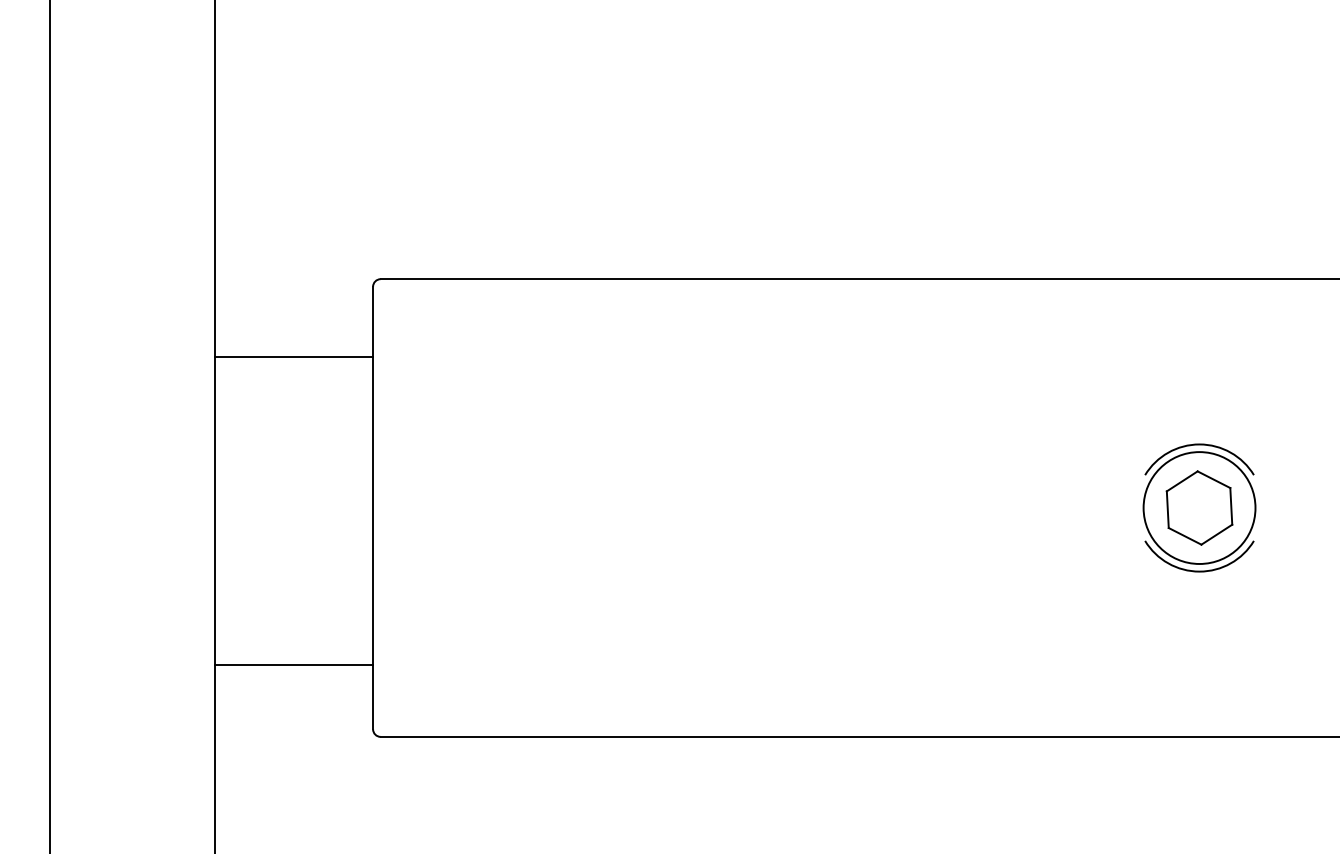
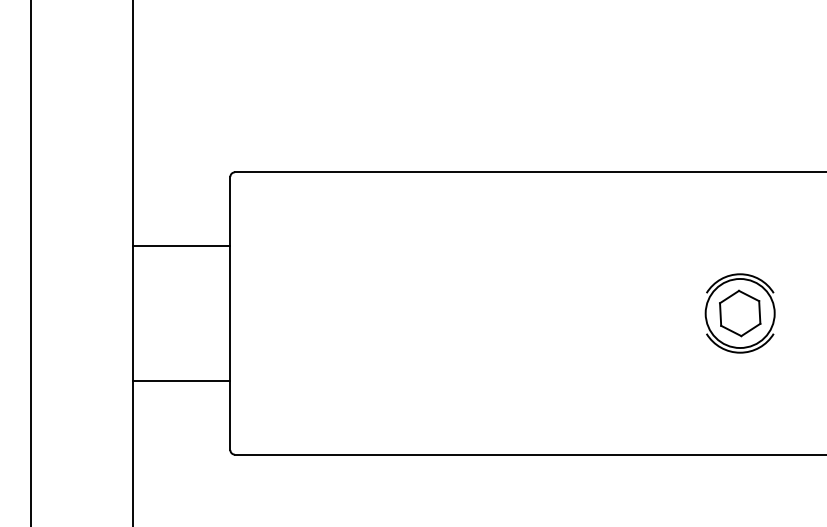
line: (293, 357) -> (181, 245), moved
line: (293, 665) -> (181, 381), moved

